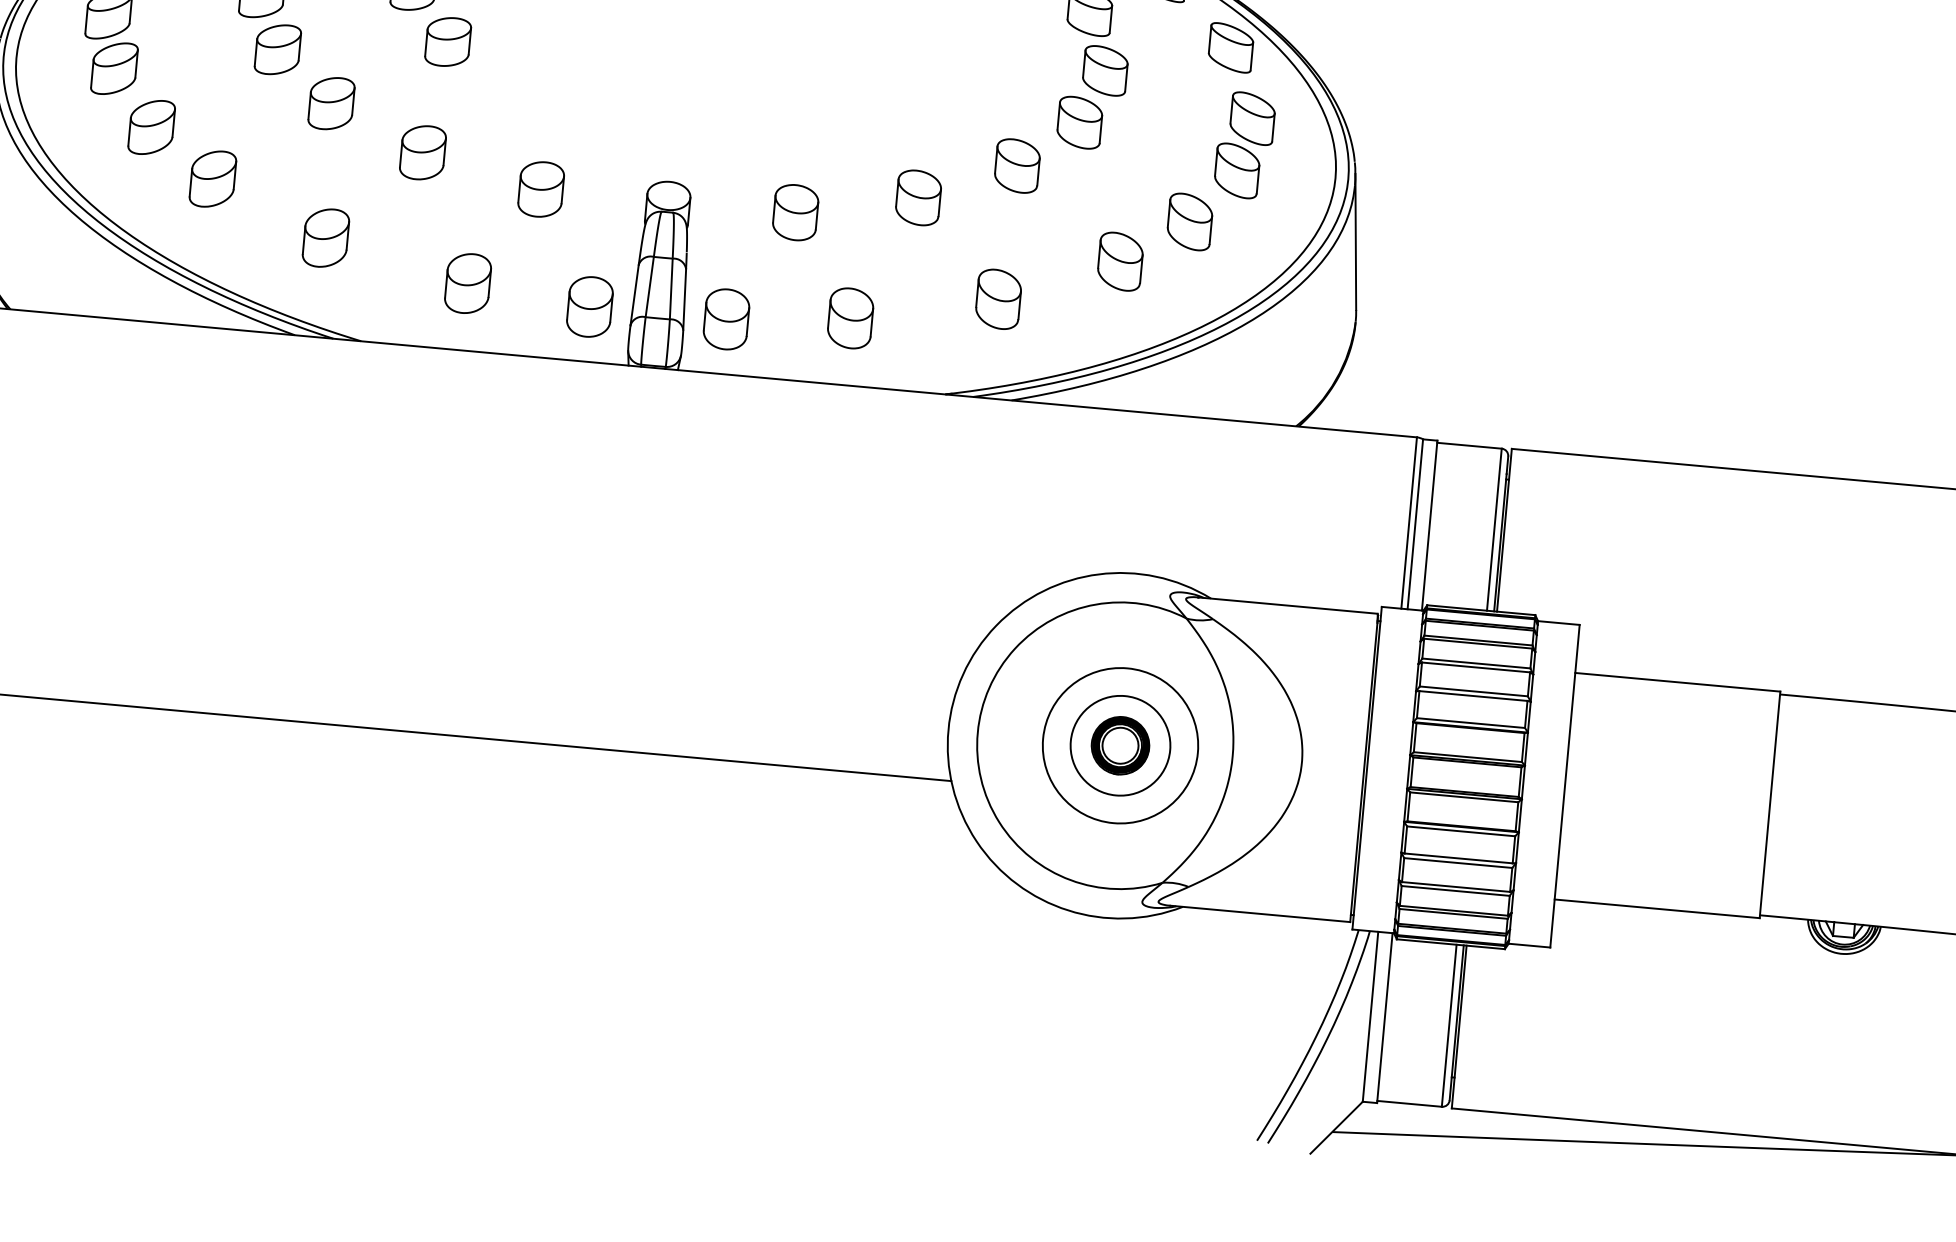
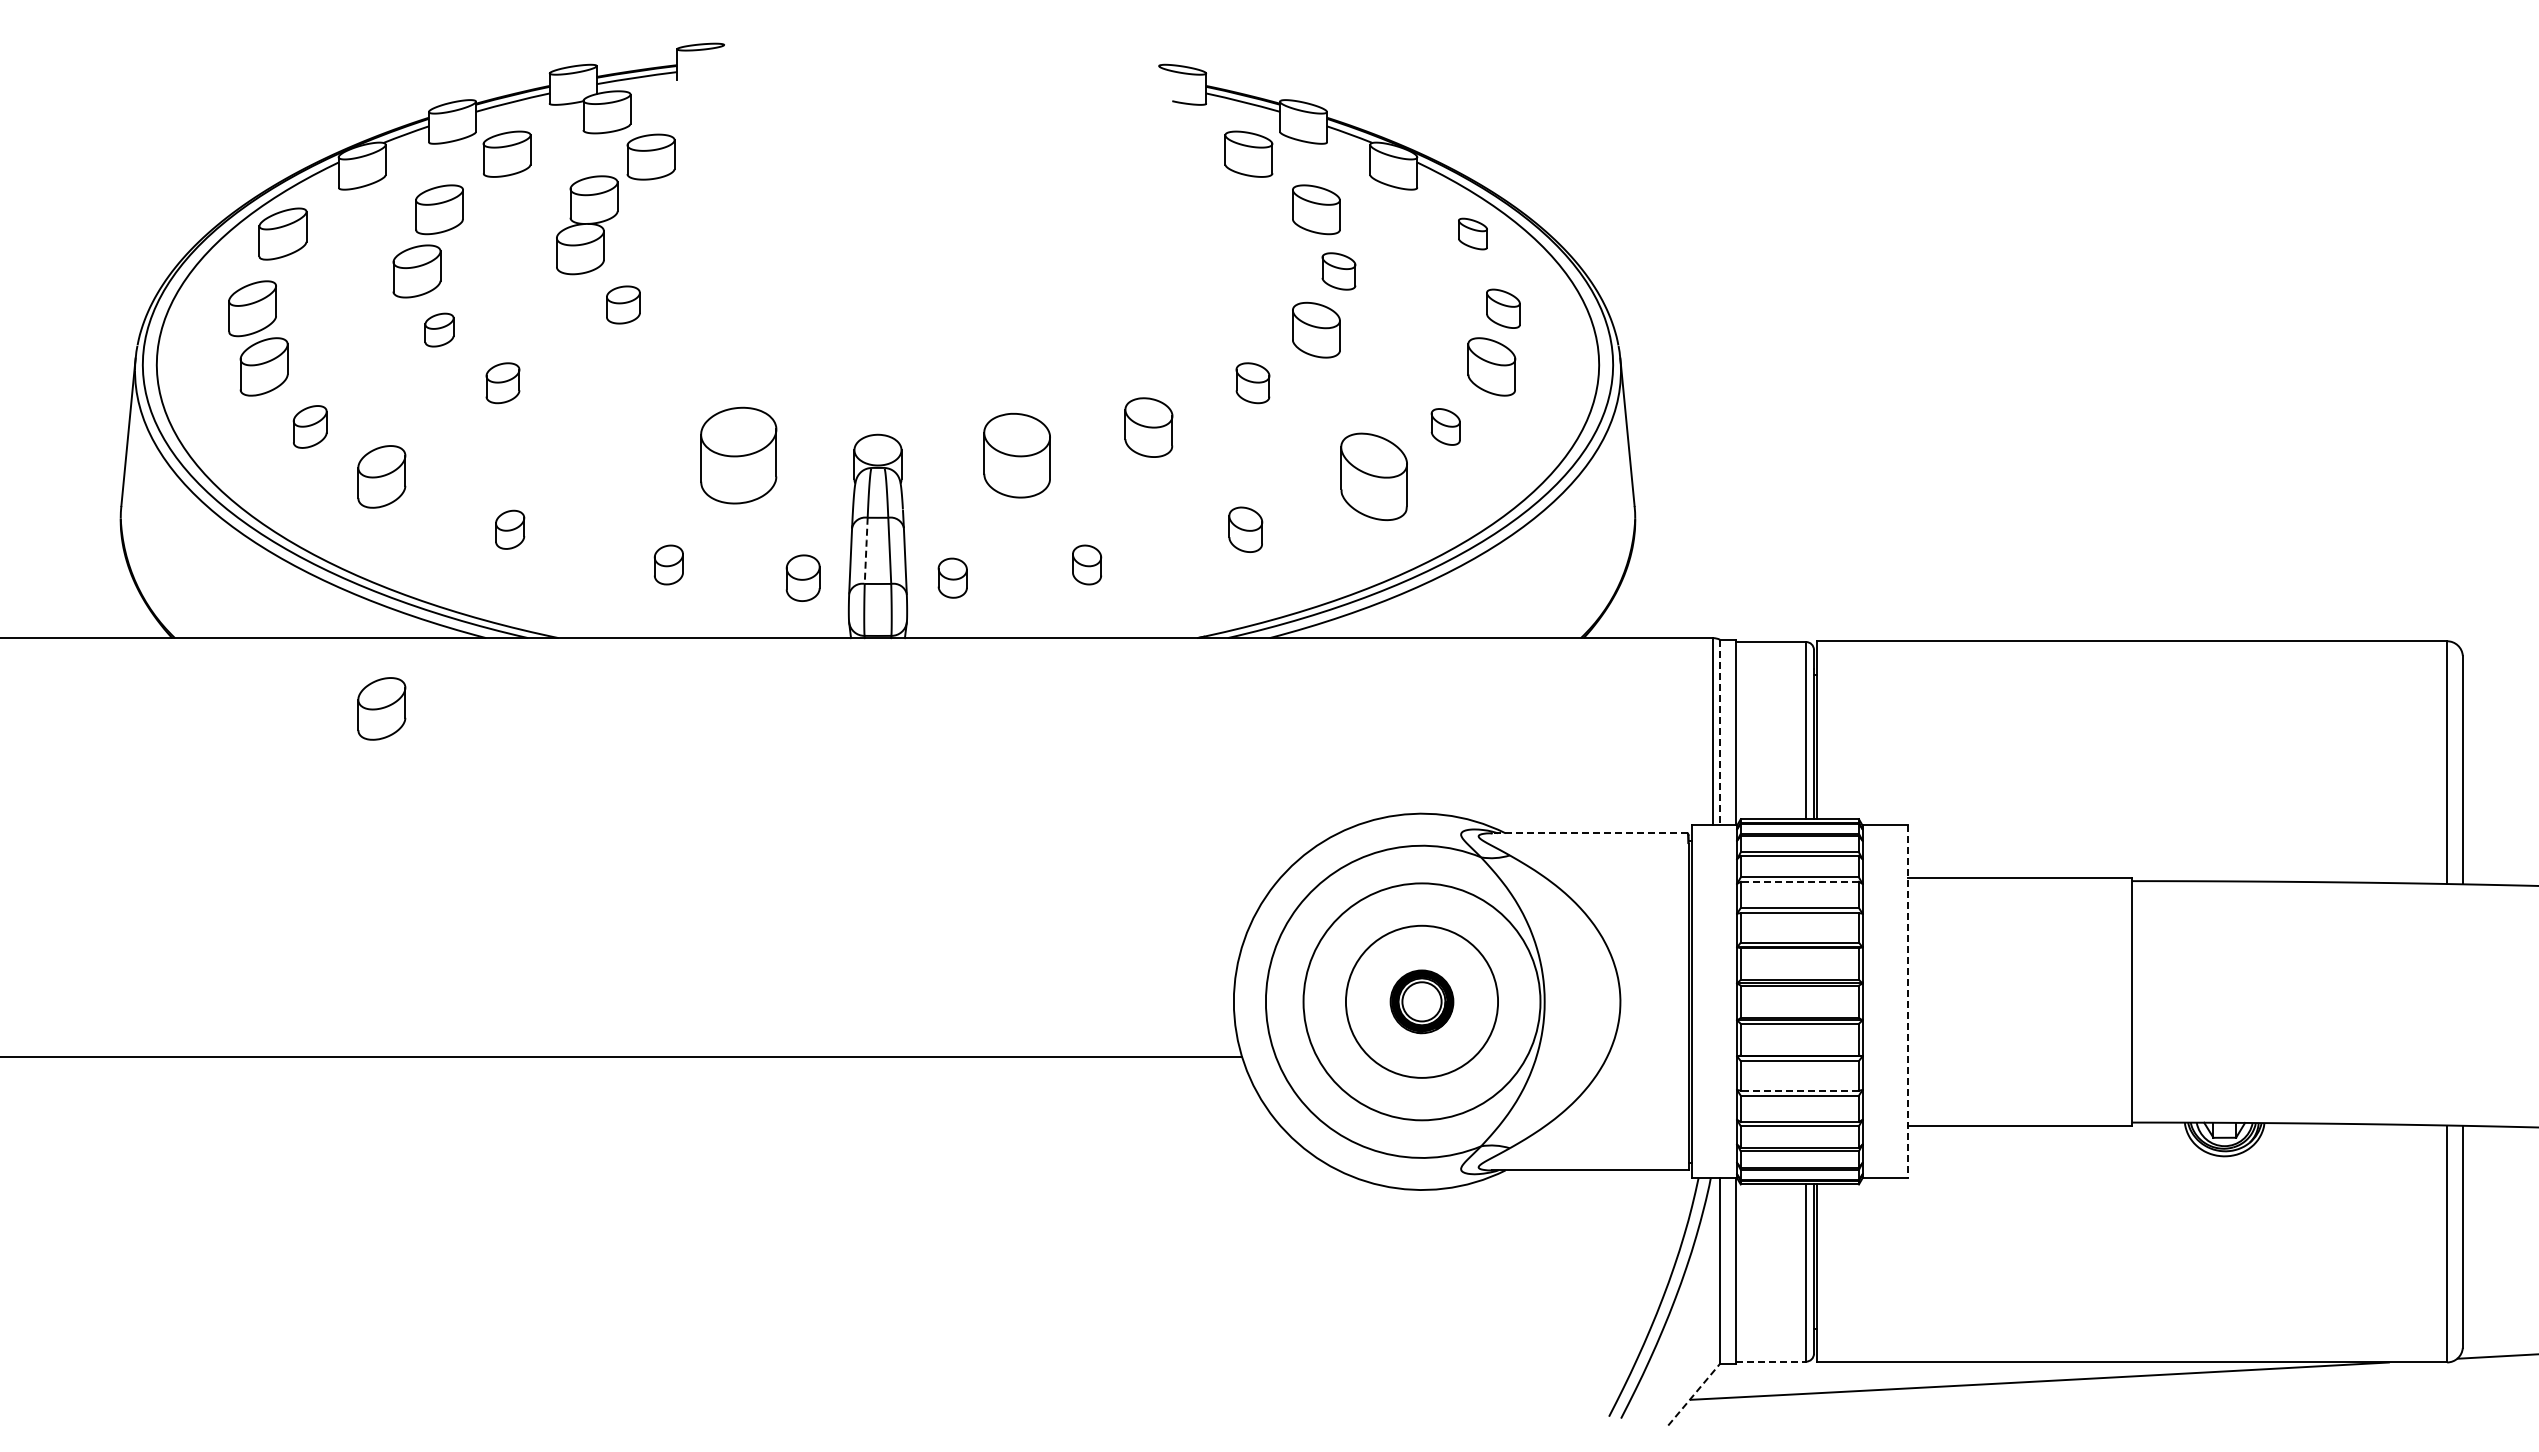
part: (448, 41) -> (623, 304), size x0.7
part: (1230, 47) -> (1472, 233), size x0.6
part: (277, 49) -> (439, 329), size x0.6
part: (1104, 70) -> (1338, 271), size x0.7
part: (331, 102) -> (502, 382), size x0.7
part: (1252, 118) -> (1503, 308), size x0.7
part: (150, 127) -> (309, 426), size x0.7
part: (422, 152) -> (606, 427), removed
part: (1017, 165) -> (1252, 382), size x0.7
part: (540, 189) -> (738, 455), size x1.6
part: (795, 212) -> (1016, 455), size x1.4
part: (1189, 221) -> (1445, 426), size x0.6
part: (325, 237) -> (509, 529), size x0.6
part: (1119, 261) -> (1373, 476), size x1.4
part: (467, 283) -> (668, 564), size x0.6
line: (650, 286) -> (866, 550), solid -> dashed
part: (998, 299) -> (1245, 529), size x0.7
part: (589, 306) -> (802, 577), size x0.7
part: (850, 317) -> (1086, 564), size x0.6
part: (726, 318) -> (952, 577), size x0.6
part: (193, 390) -> (381, 708), added
line: (1414, 524) -> (1719, 732), solid -> dashed
line: (1287, 605) -> (1589, 833), solid -> dashed
line: (1475, 667) -> (1799, 881), solid -> dashed
circle: (1120, 745) -> (1421, 1001), size x1.4
circle: (1120, 745) -> (1421, 1001), size x1.4
line: (1565, 786) -> (1908, 1002), solid -> dashed
line: (1458, 858) -> (1799, 1090), solid -> dashed
line: (1410, 1103) -> (1771, 1361), solid -> dashed
line: (1337, 1127) -> (1694, 1394), solid -> dashed

